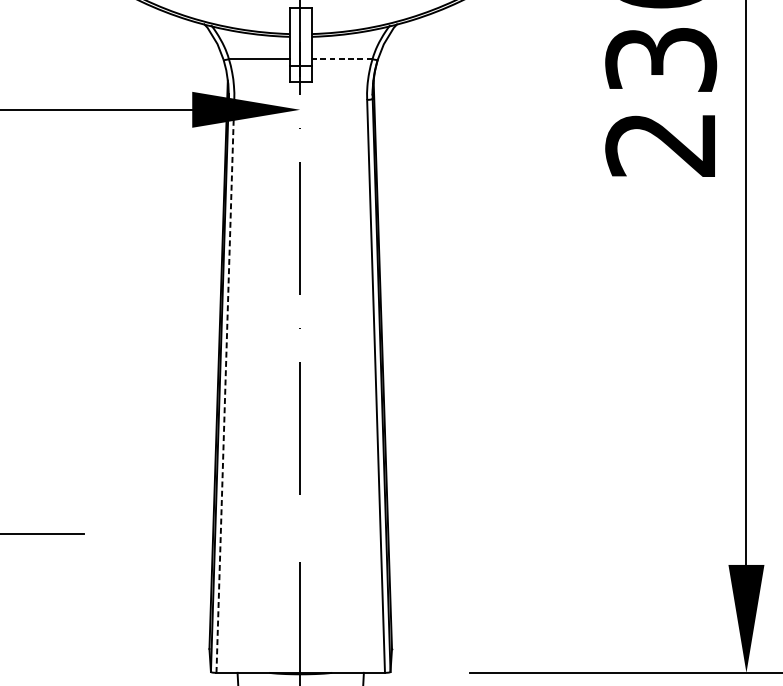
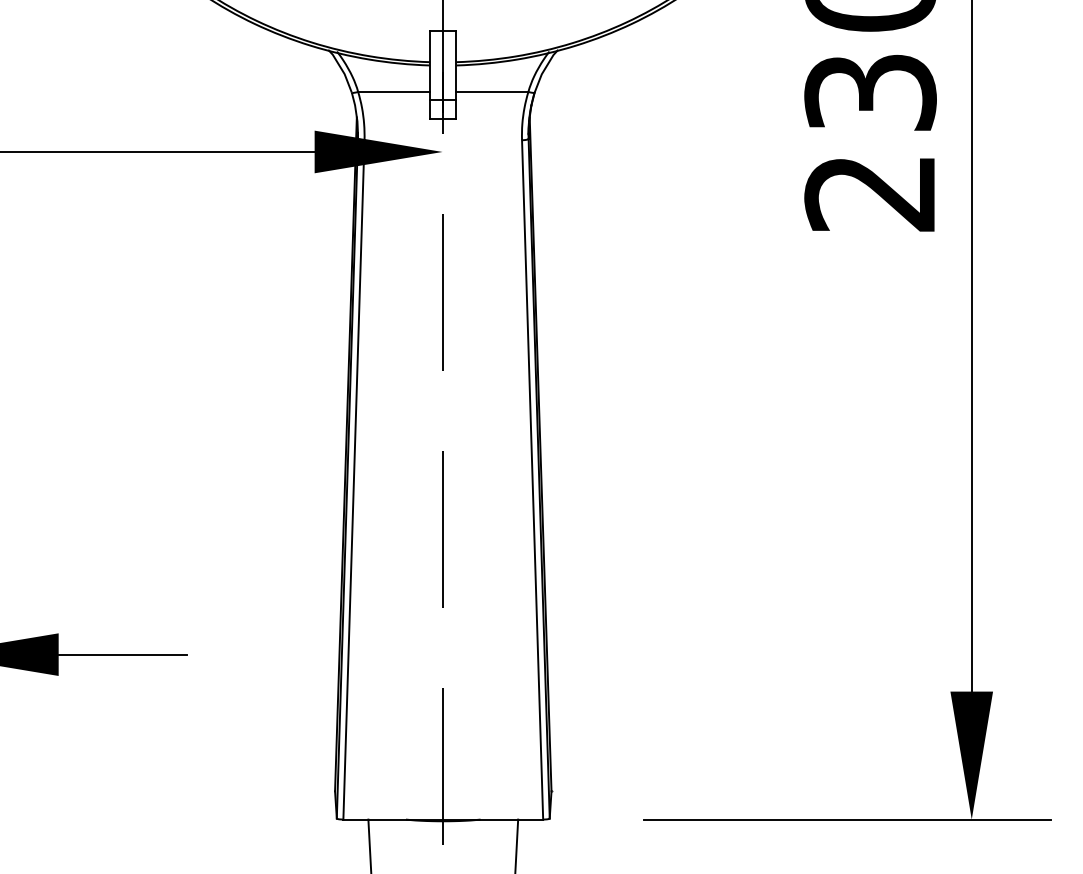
line: (342, 58) -> (492, 91), dashed -> solid
line: (225, 386) -> (353, 479), dashed -> solid

